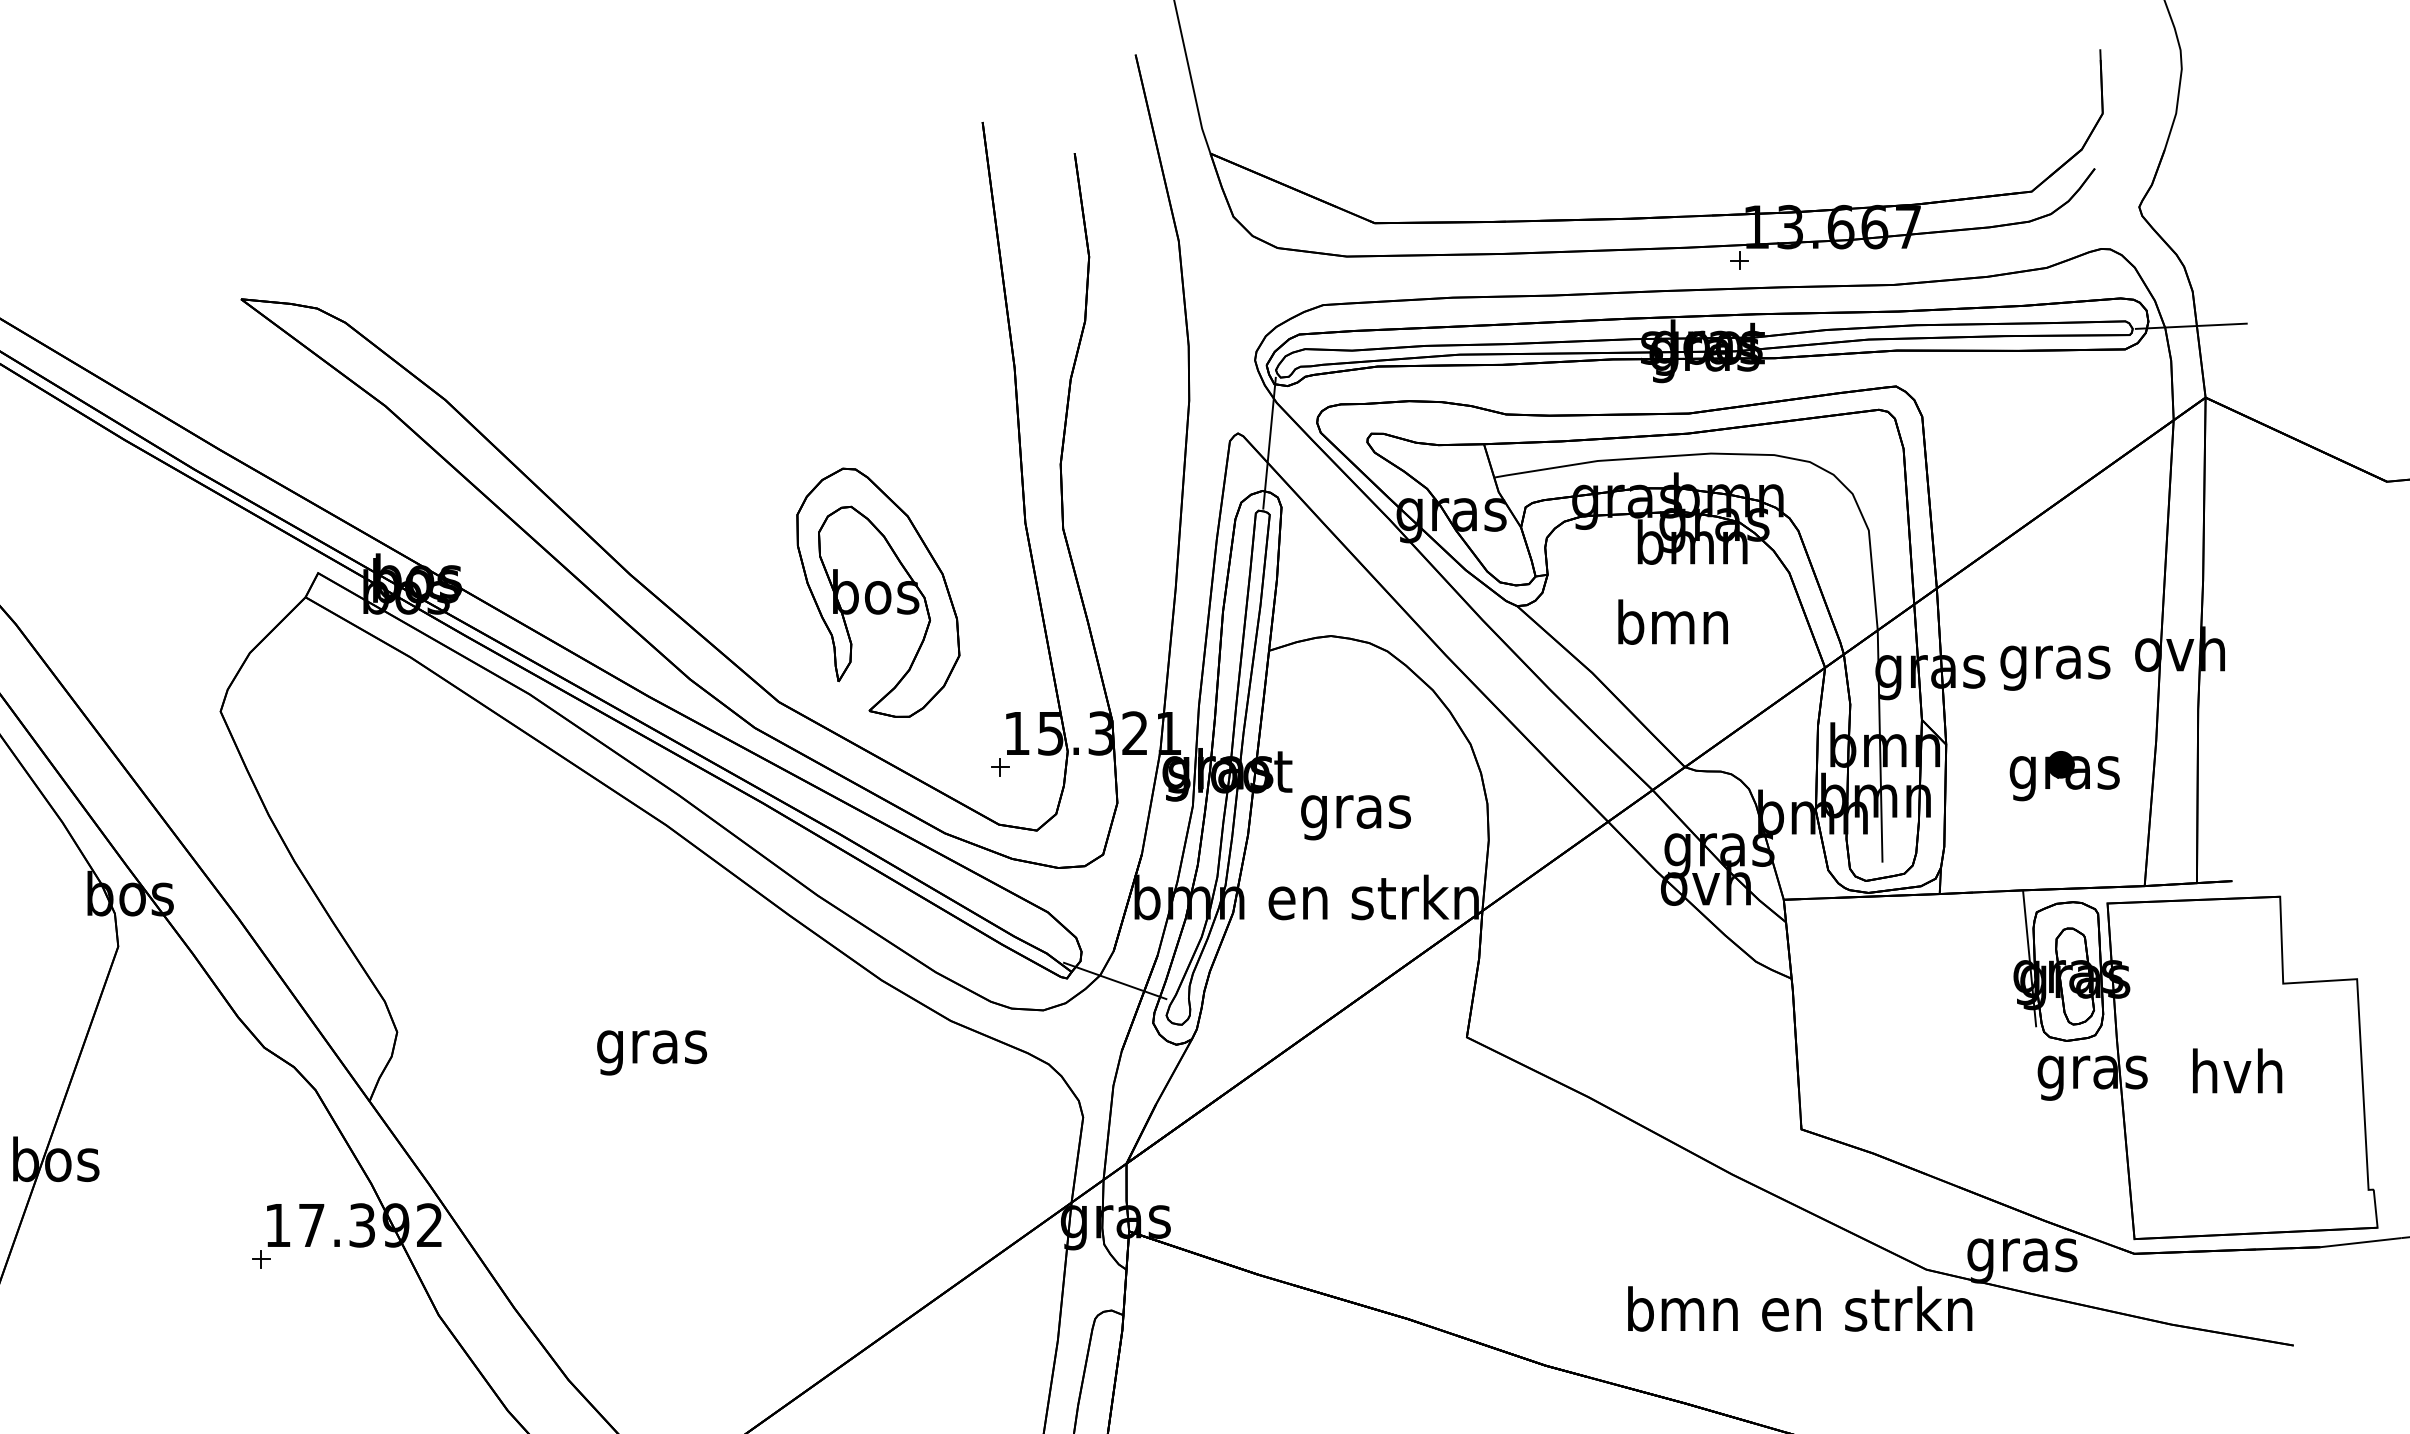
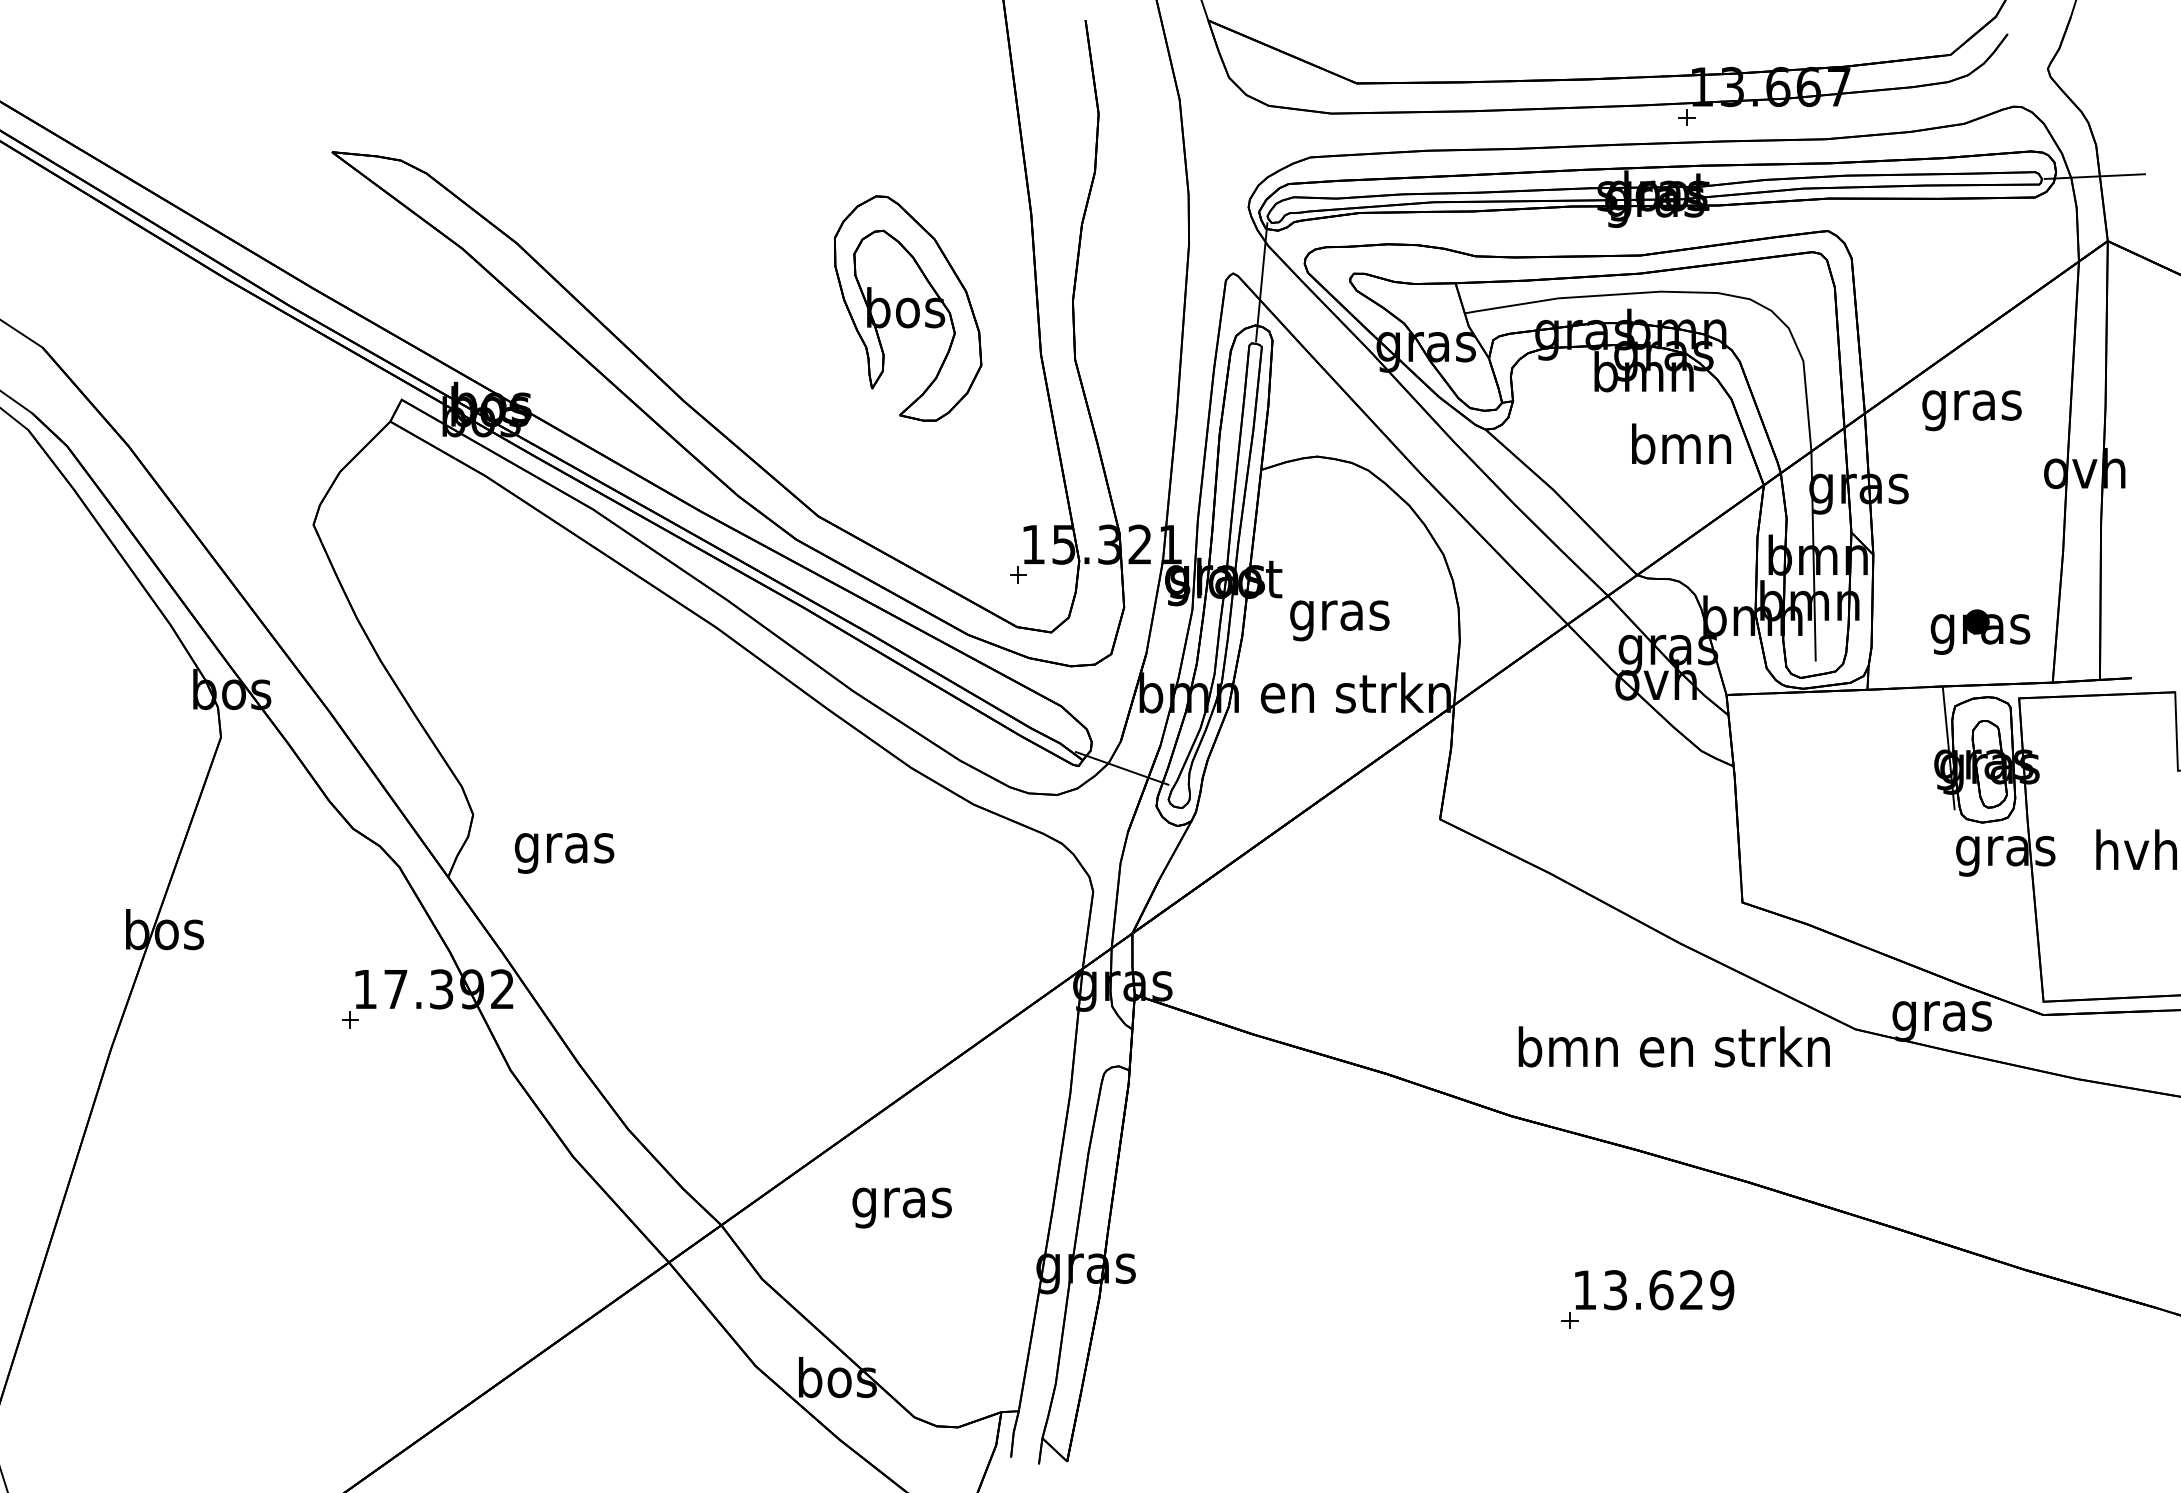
part: (878, 592) -> (908, 308), moved
text: (1673, 621) -> (1681, 443), moved
text: (2054, 668) -> (1971, 410), moved
part: (2064, 775) -> (1980, 631), moved
text: (652, 1052) -> (564, 853), moved
text: (1799, 1308) -> (1673, 1046), moved

